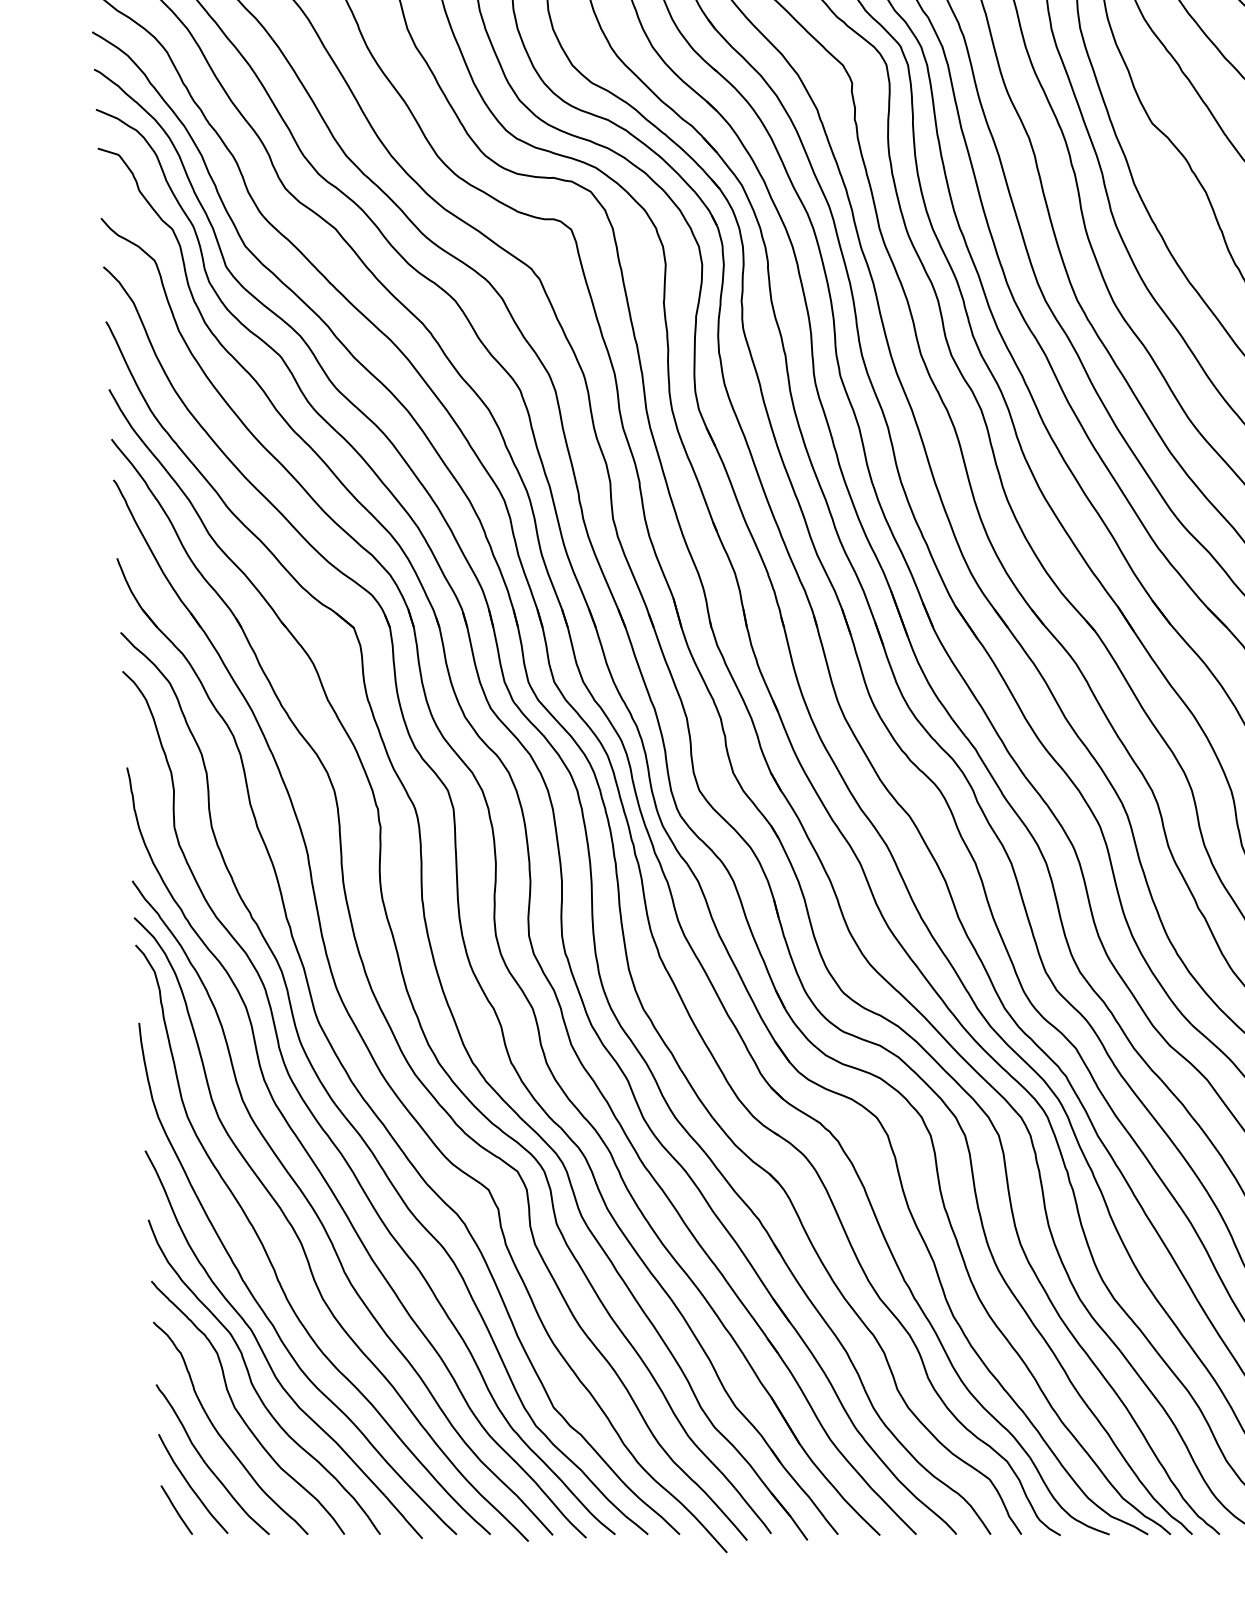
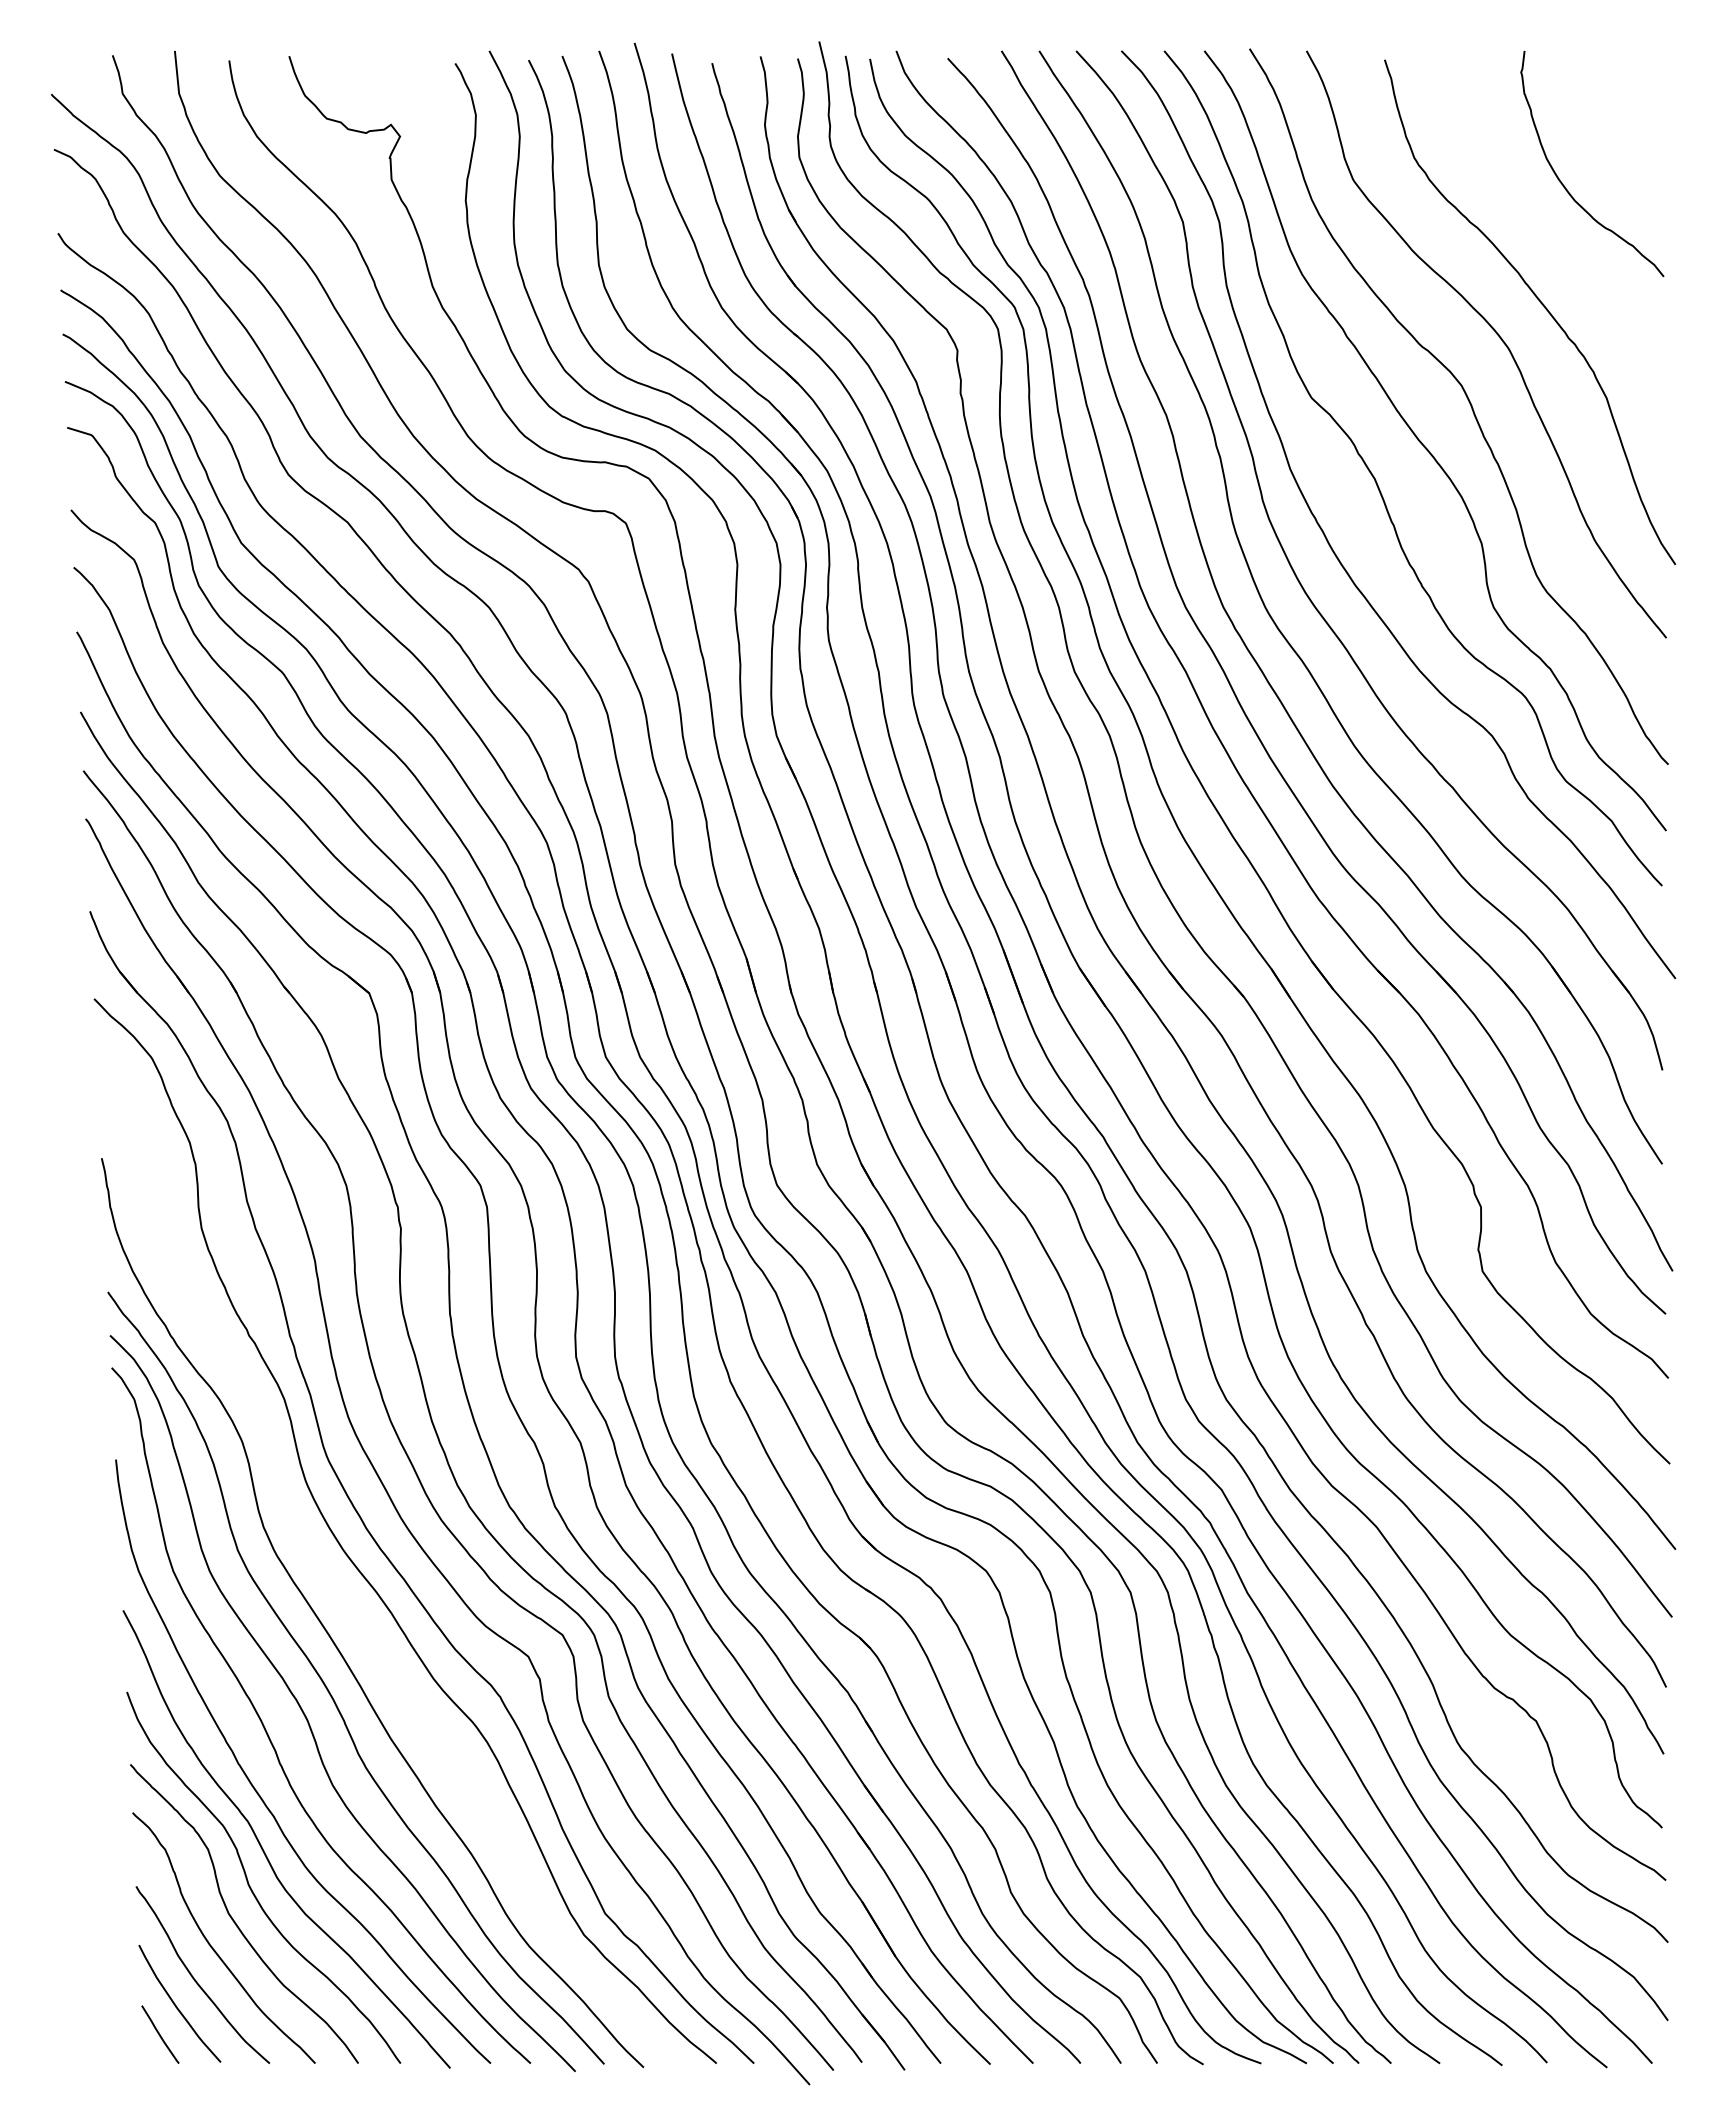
curve: (328, 1134) -> (339, 1591), removed

